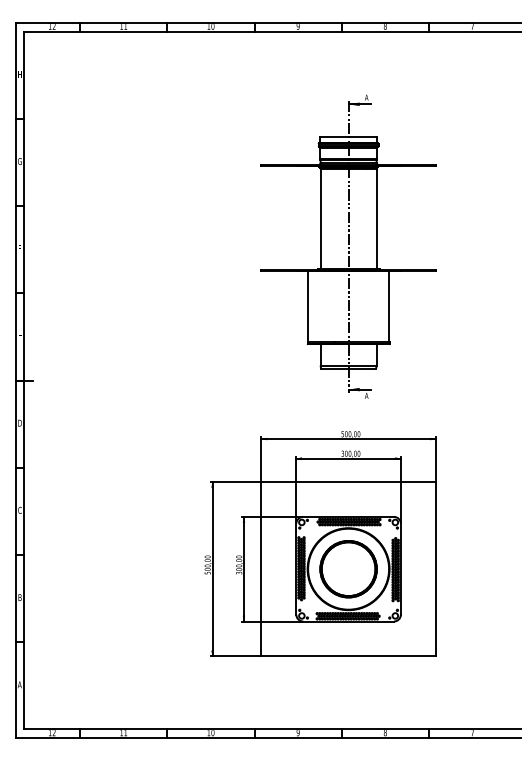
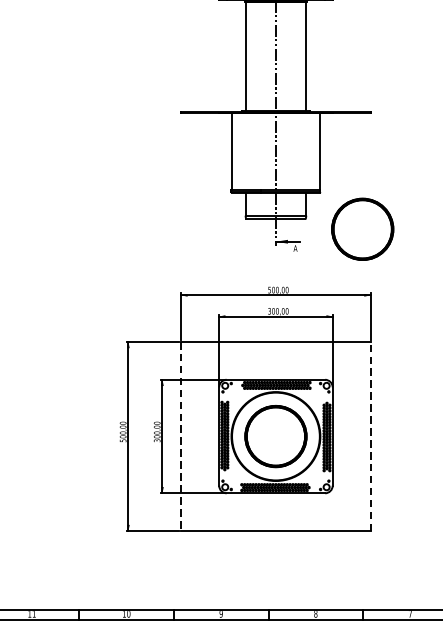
part: (428, 378) -> (362, 229), added
line: (435, 568) -> (370, 435), solid -> dashed
line: (261, 569) -> (181, 436), solid -> dashed

